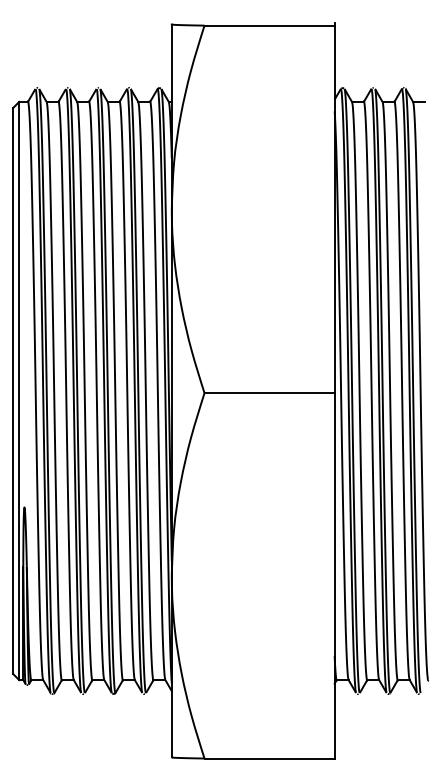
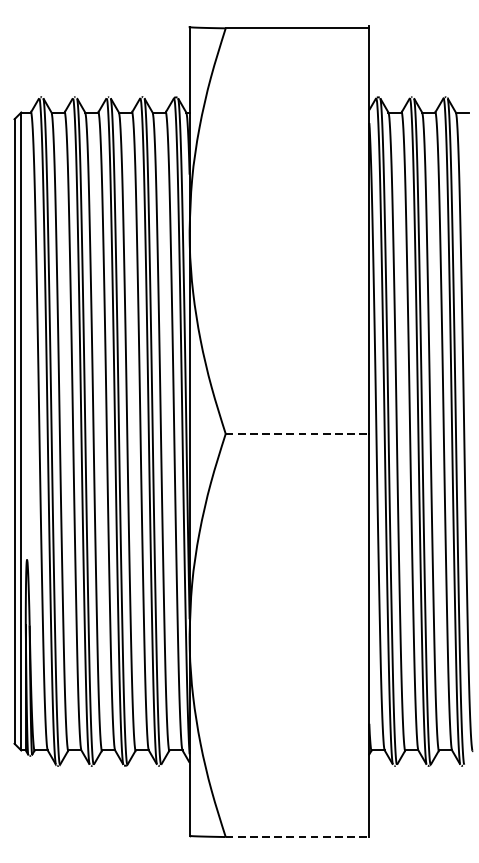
line: (270, 393) -> (298, 434), solid -> dashed
line: (270, 758) -> (298, 836), solid -> dashed

